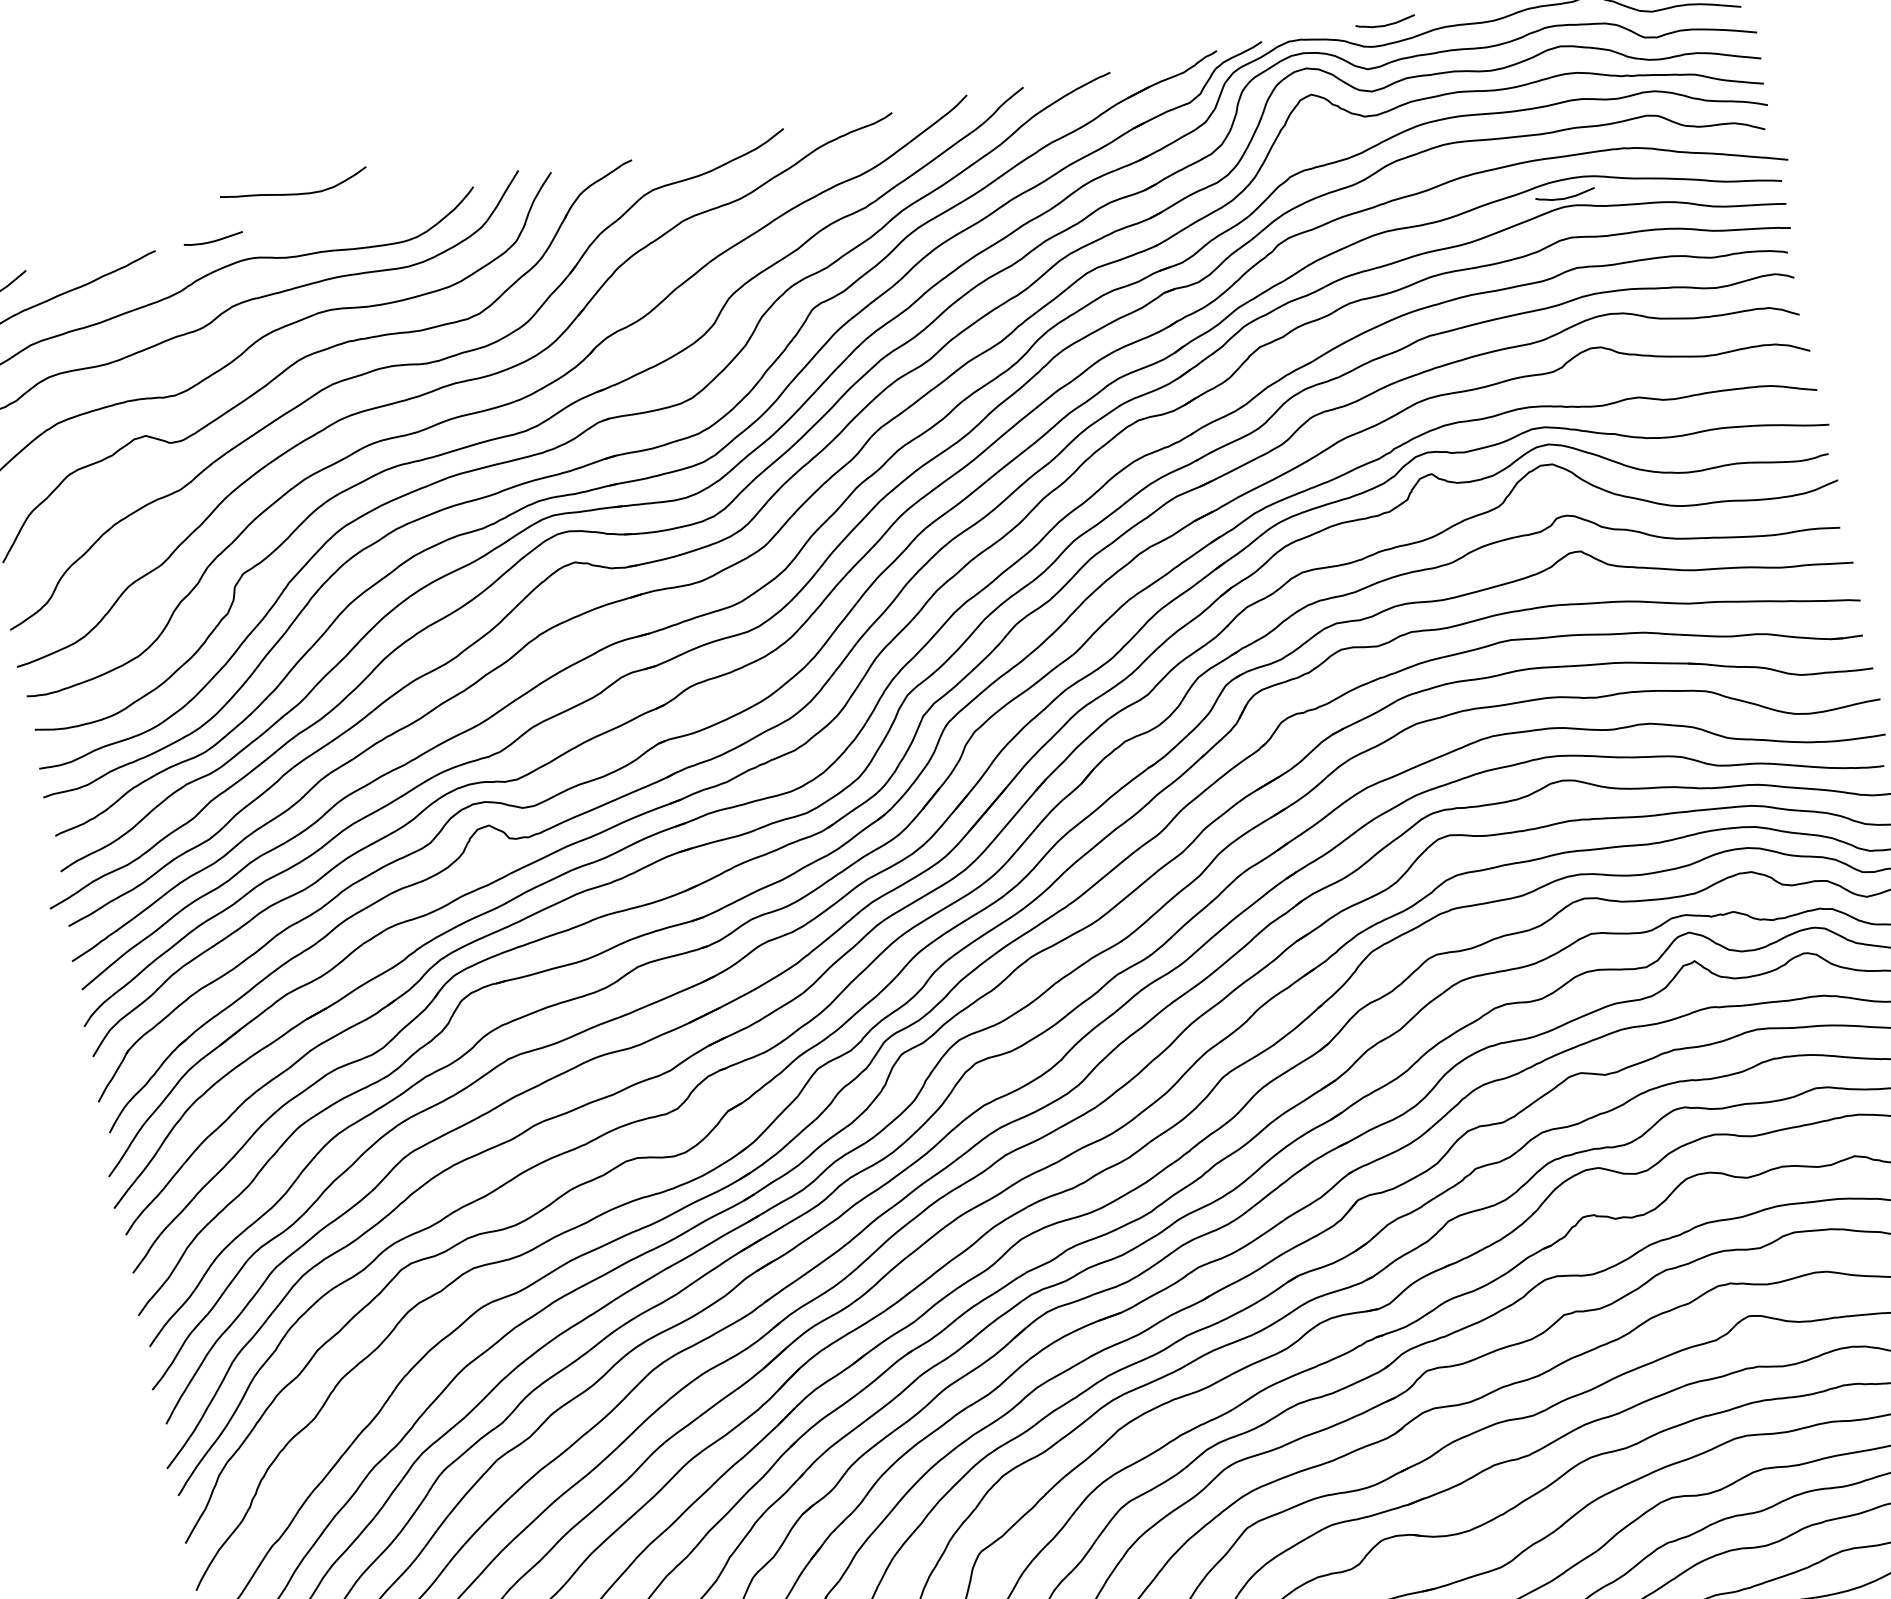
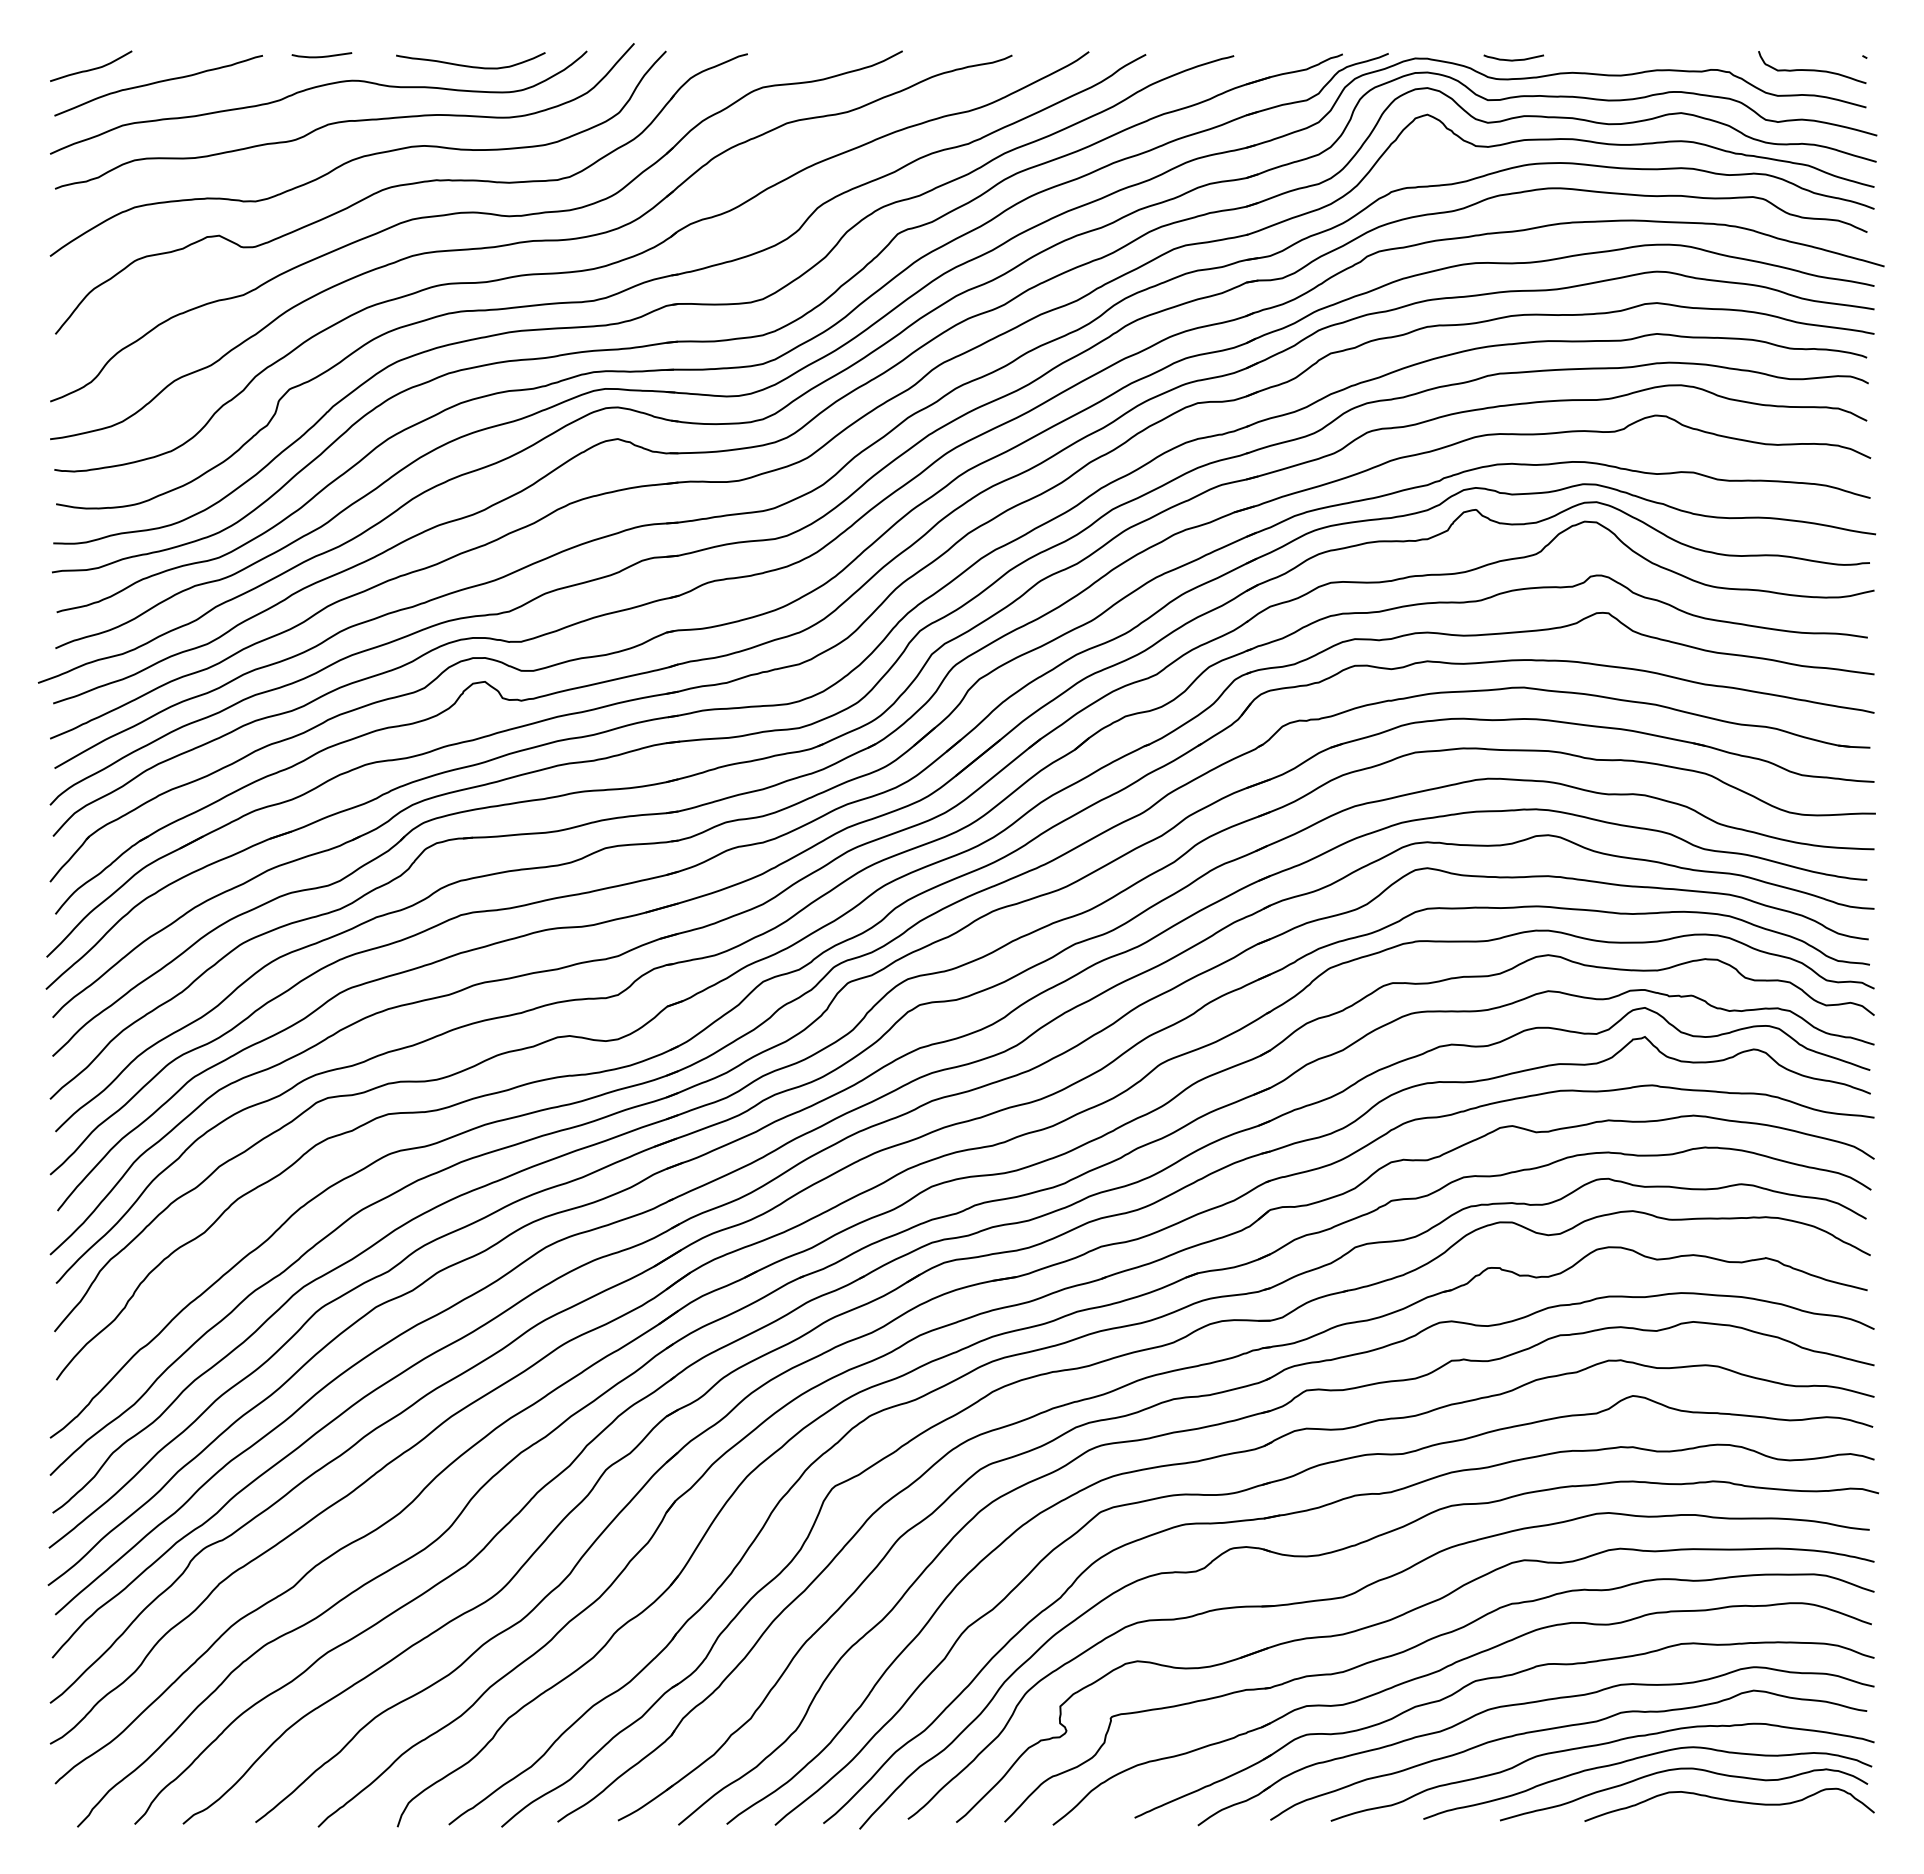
curve: (294, 193) -> (470, 65), moved
curve: (1565, 197) -> (1658, 262), removed

